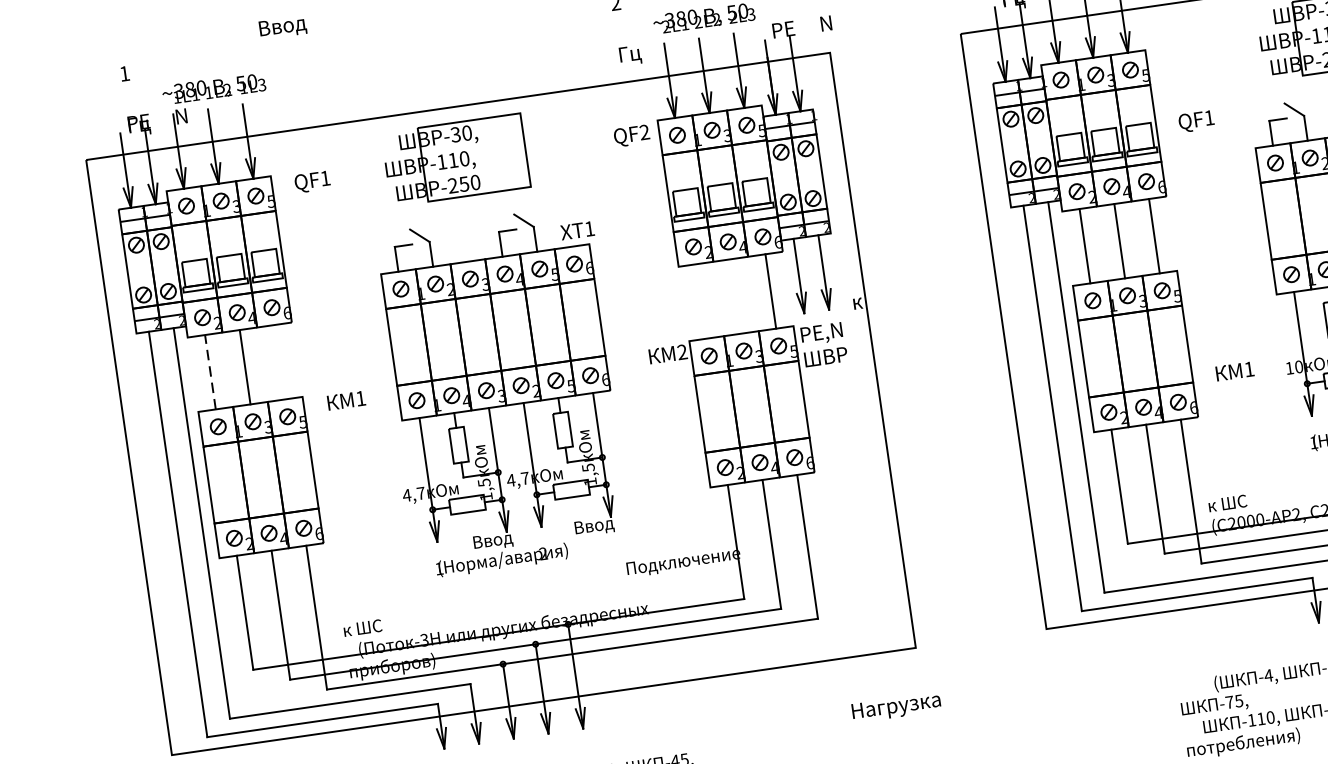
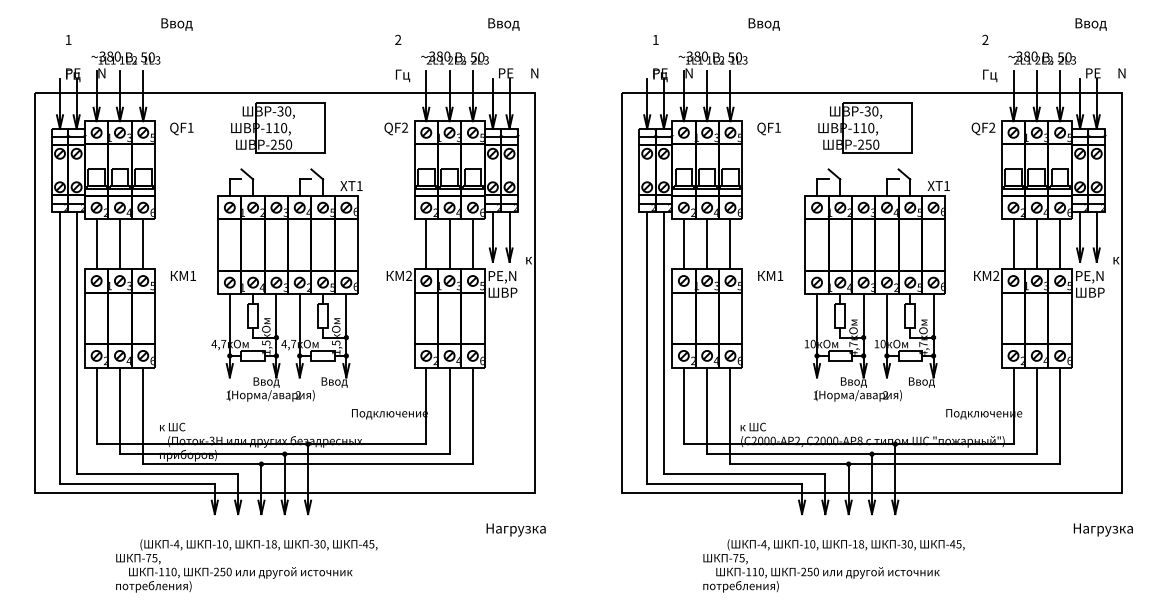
text: (1195, 121) -> (768, 128), moved
line: (735, 296) -> (449, 244), added
line: (701, 301) -> (426, 244), added
line: (280, 362) -> (143, 244), added
text: (1234, 370) -> (770, 275), moved
line: (210, 372) -> (96, 244), dashed -> solid

